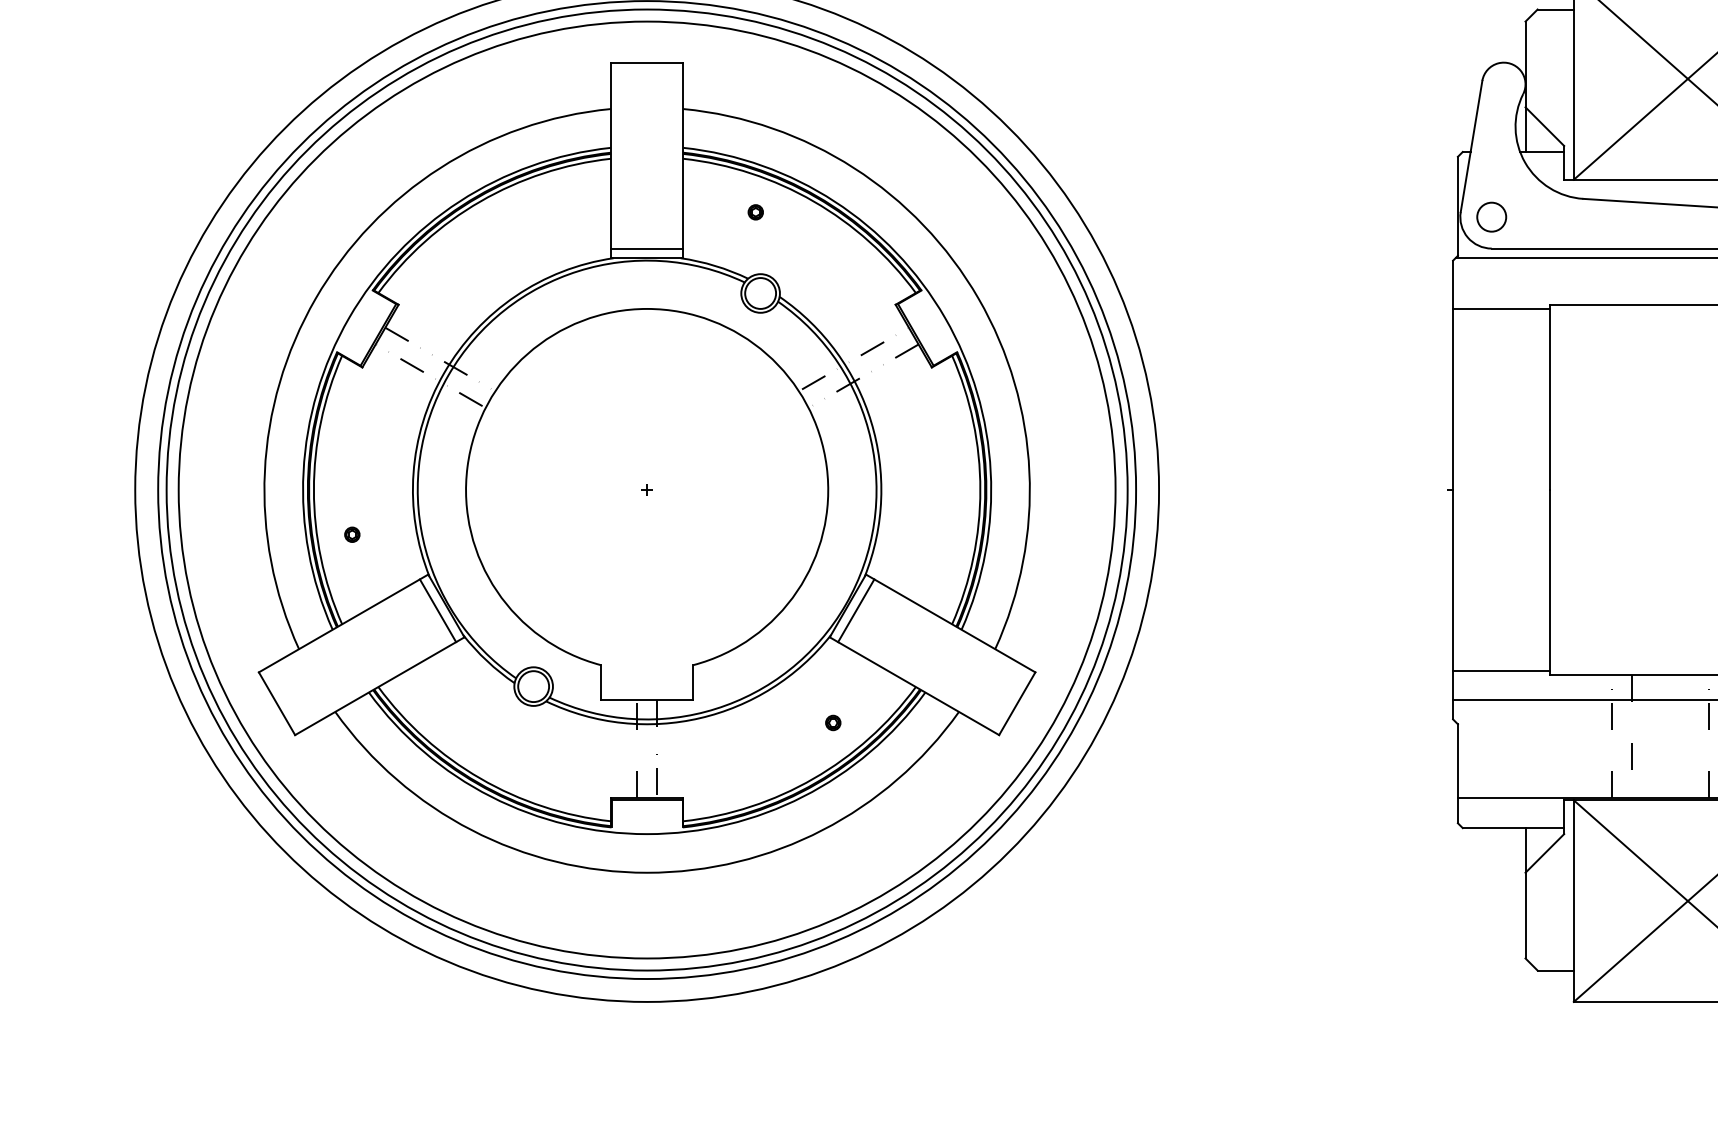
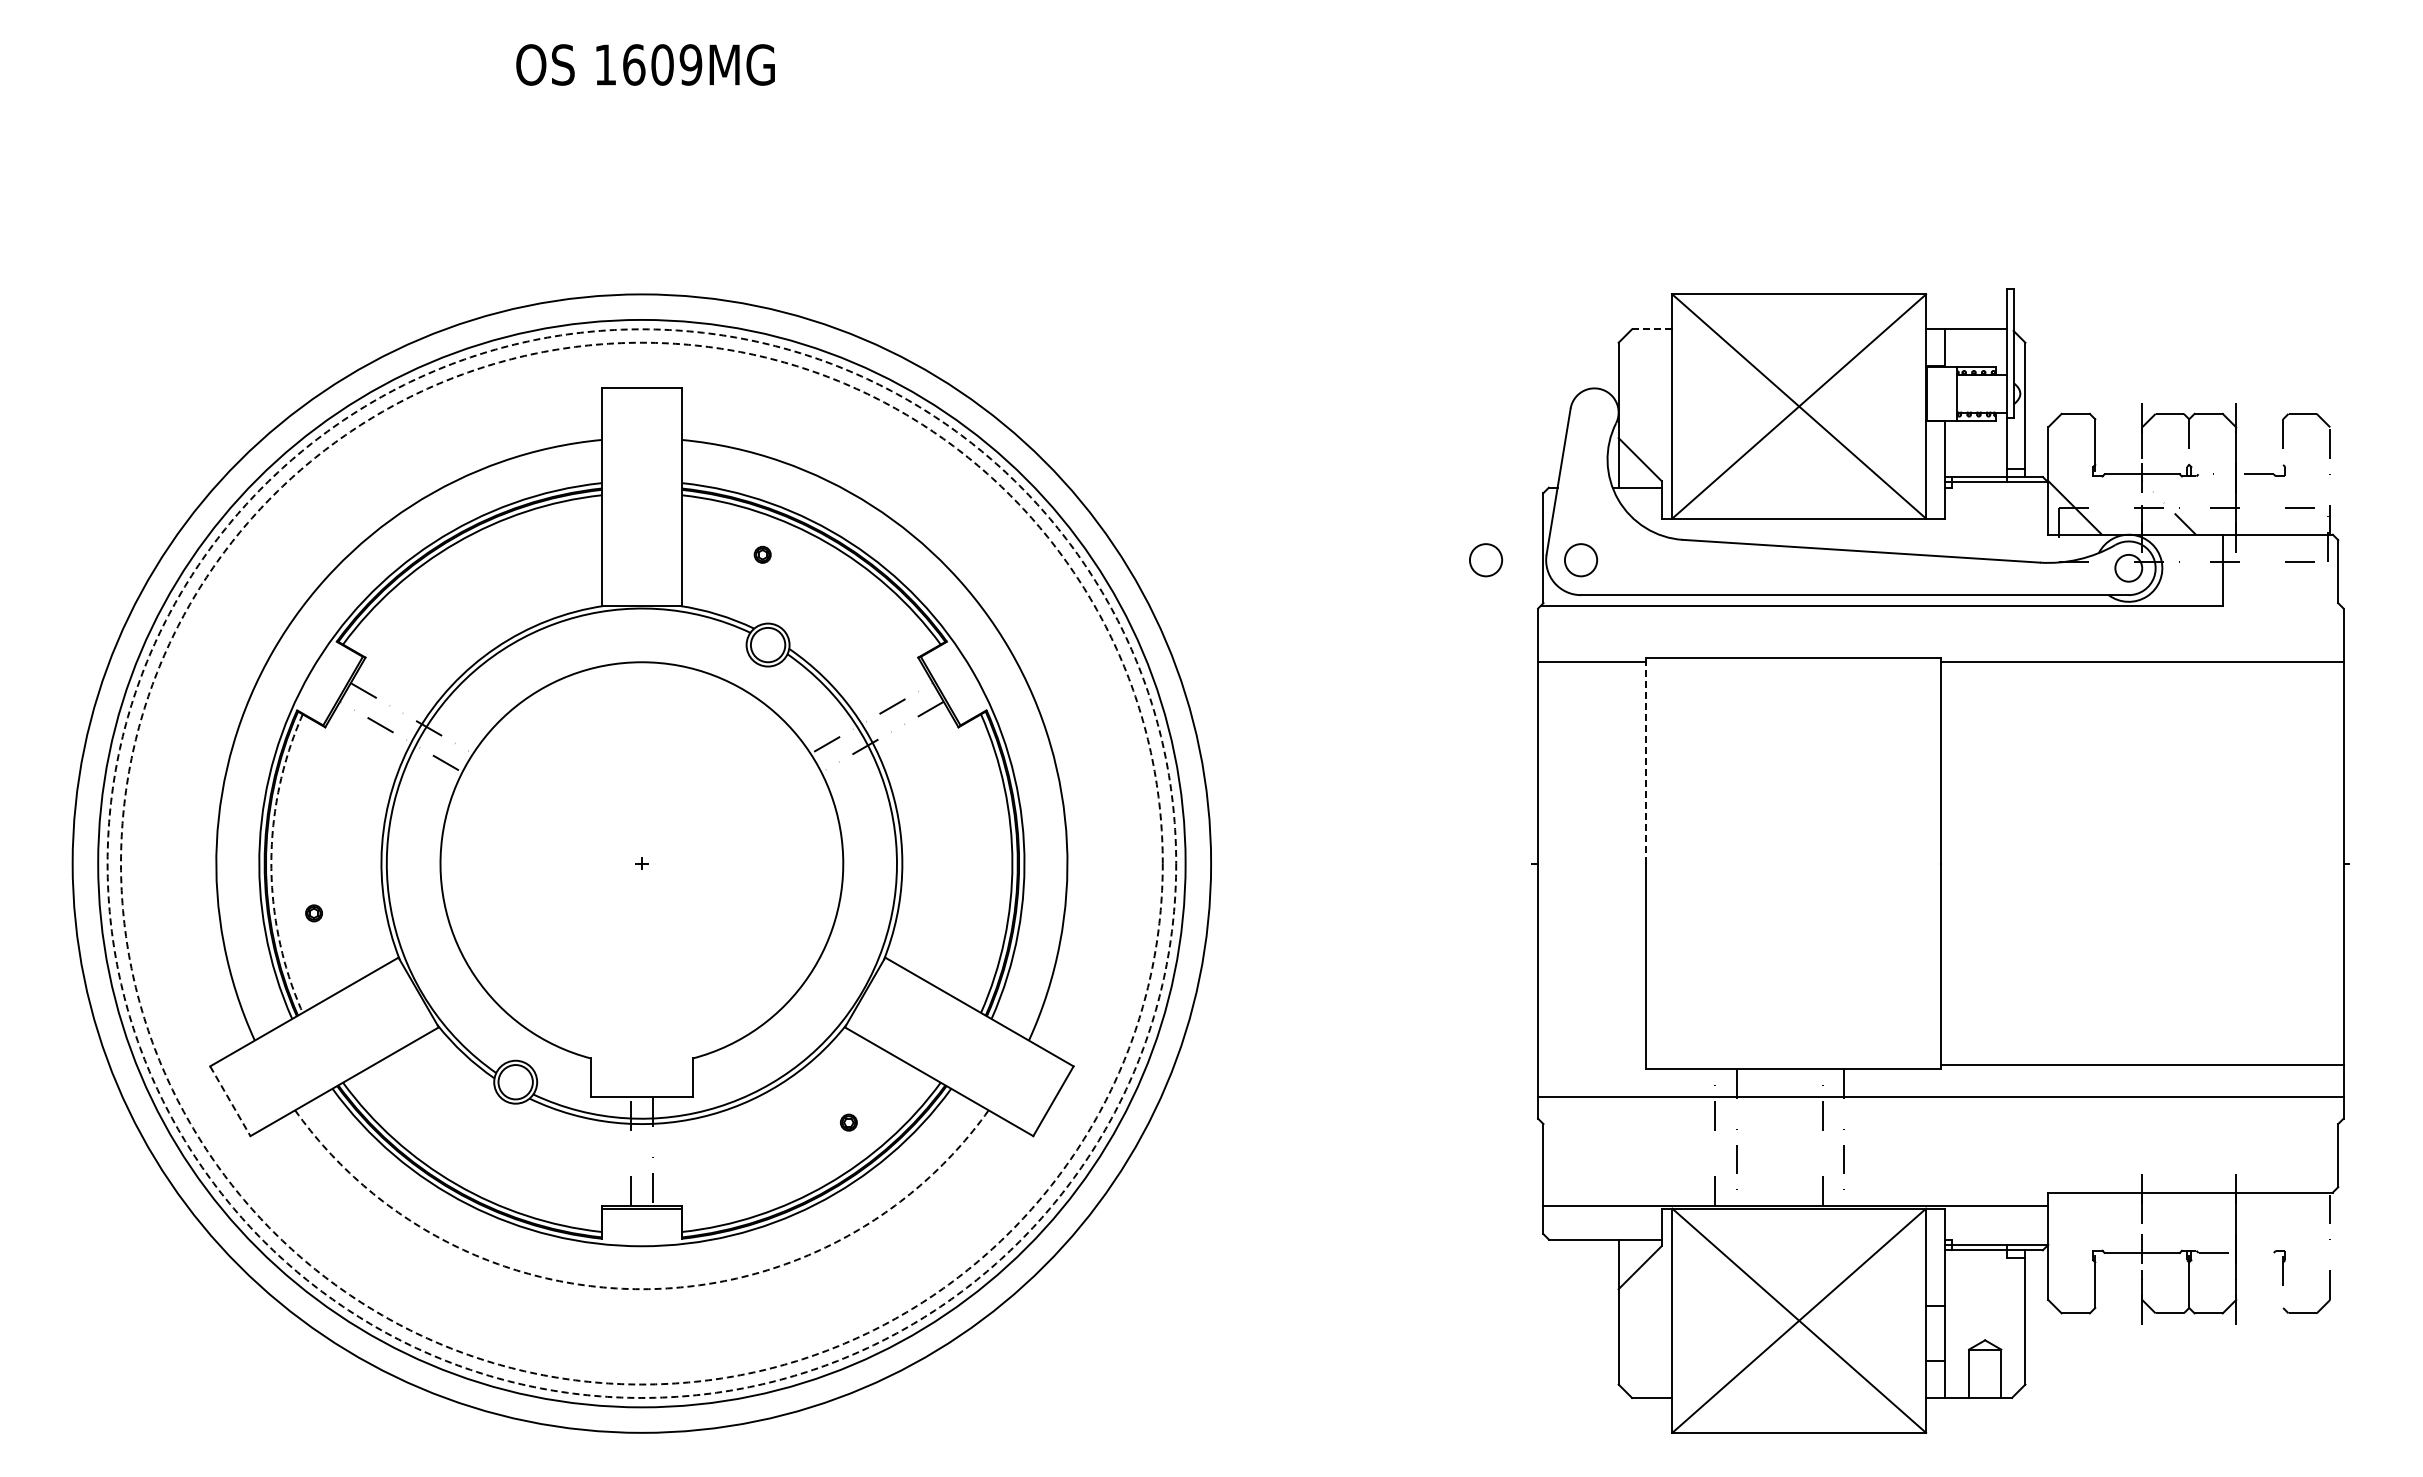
line: (1555, 9) -> (1651, 329), solid -> dashed
circle: (1406, 217) -> (1486, 560), added
line: (646, 248) -> (641, 595), removed
line: (1549, 397) -> (1645, 760), solid -> dashed
arc: (314, 489) -> (271, 863), solid -> dashed
circle: (646, 489) -> (641, 863), solid -> dashed
circle: (646, 489) -> (641, 863), solid -> dashed
line: (438, 610) -> (409, 997), removed
line: (856, 610) -> (874, 997), removed
line: (1501, 671) -> (1591, 1065), removed
line: (277, 703) -> (230, 1101), solid -> dashed
arc: (646, 873) -> (641, 1289), solid -> dashed

